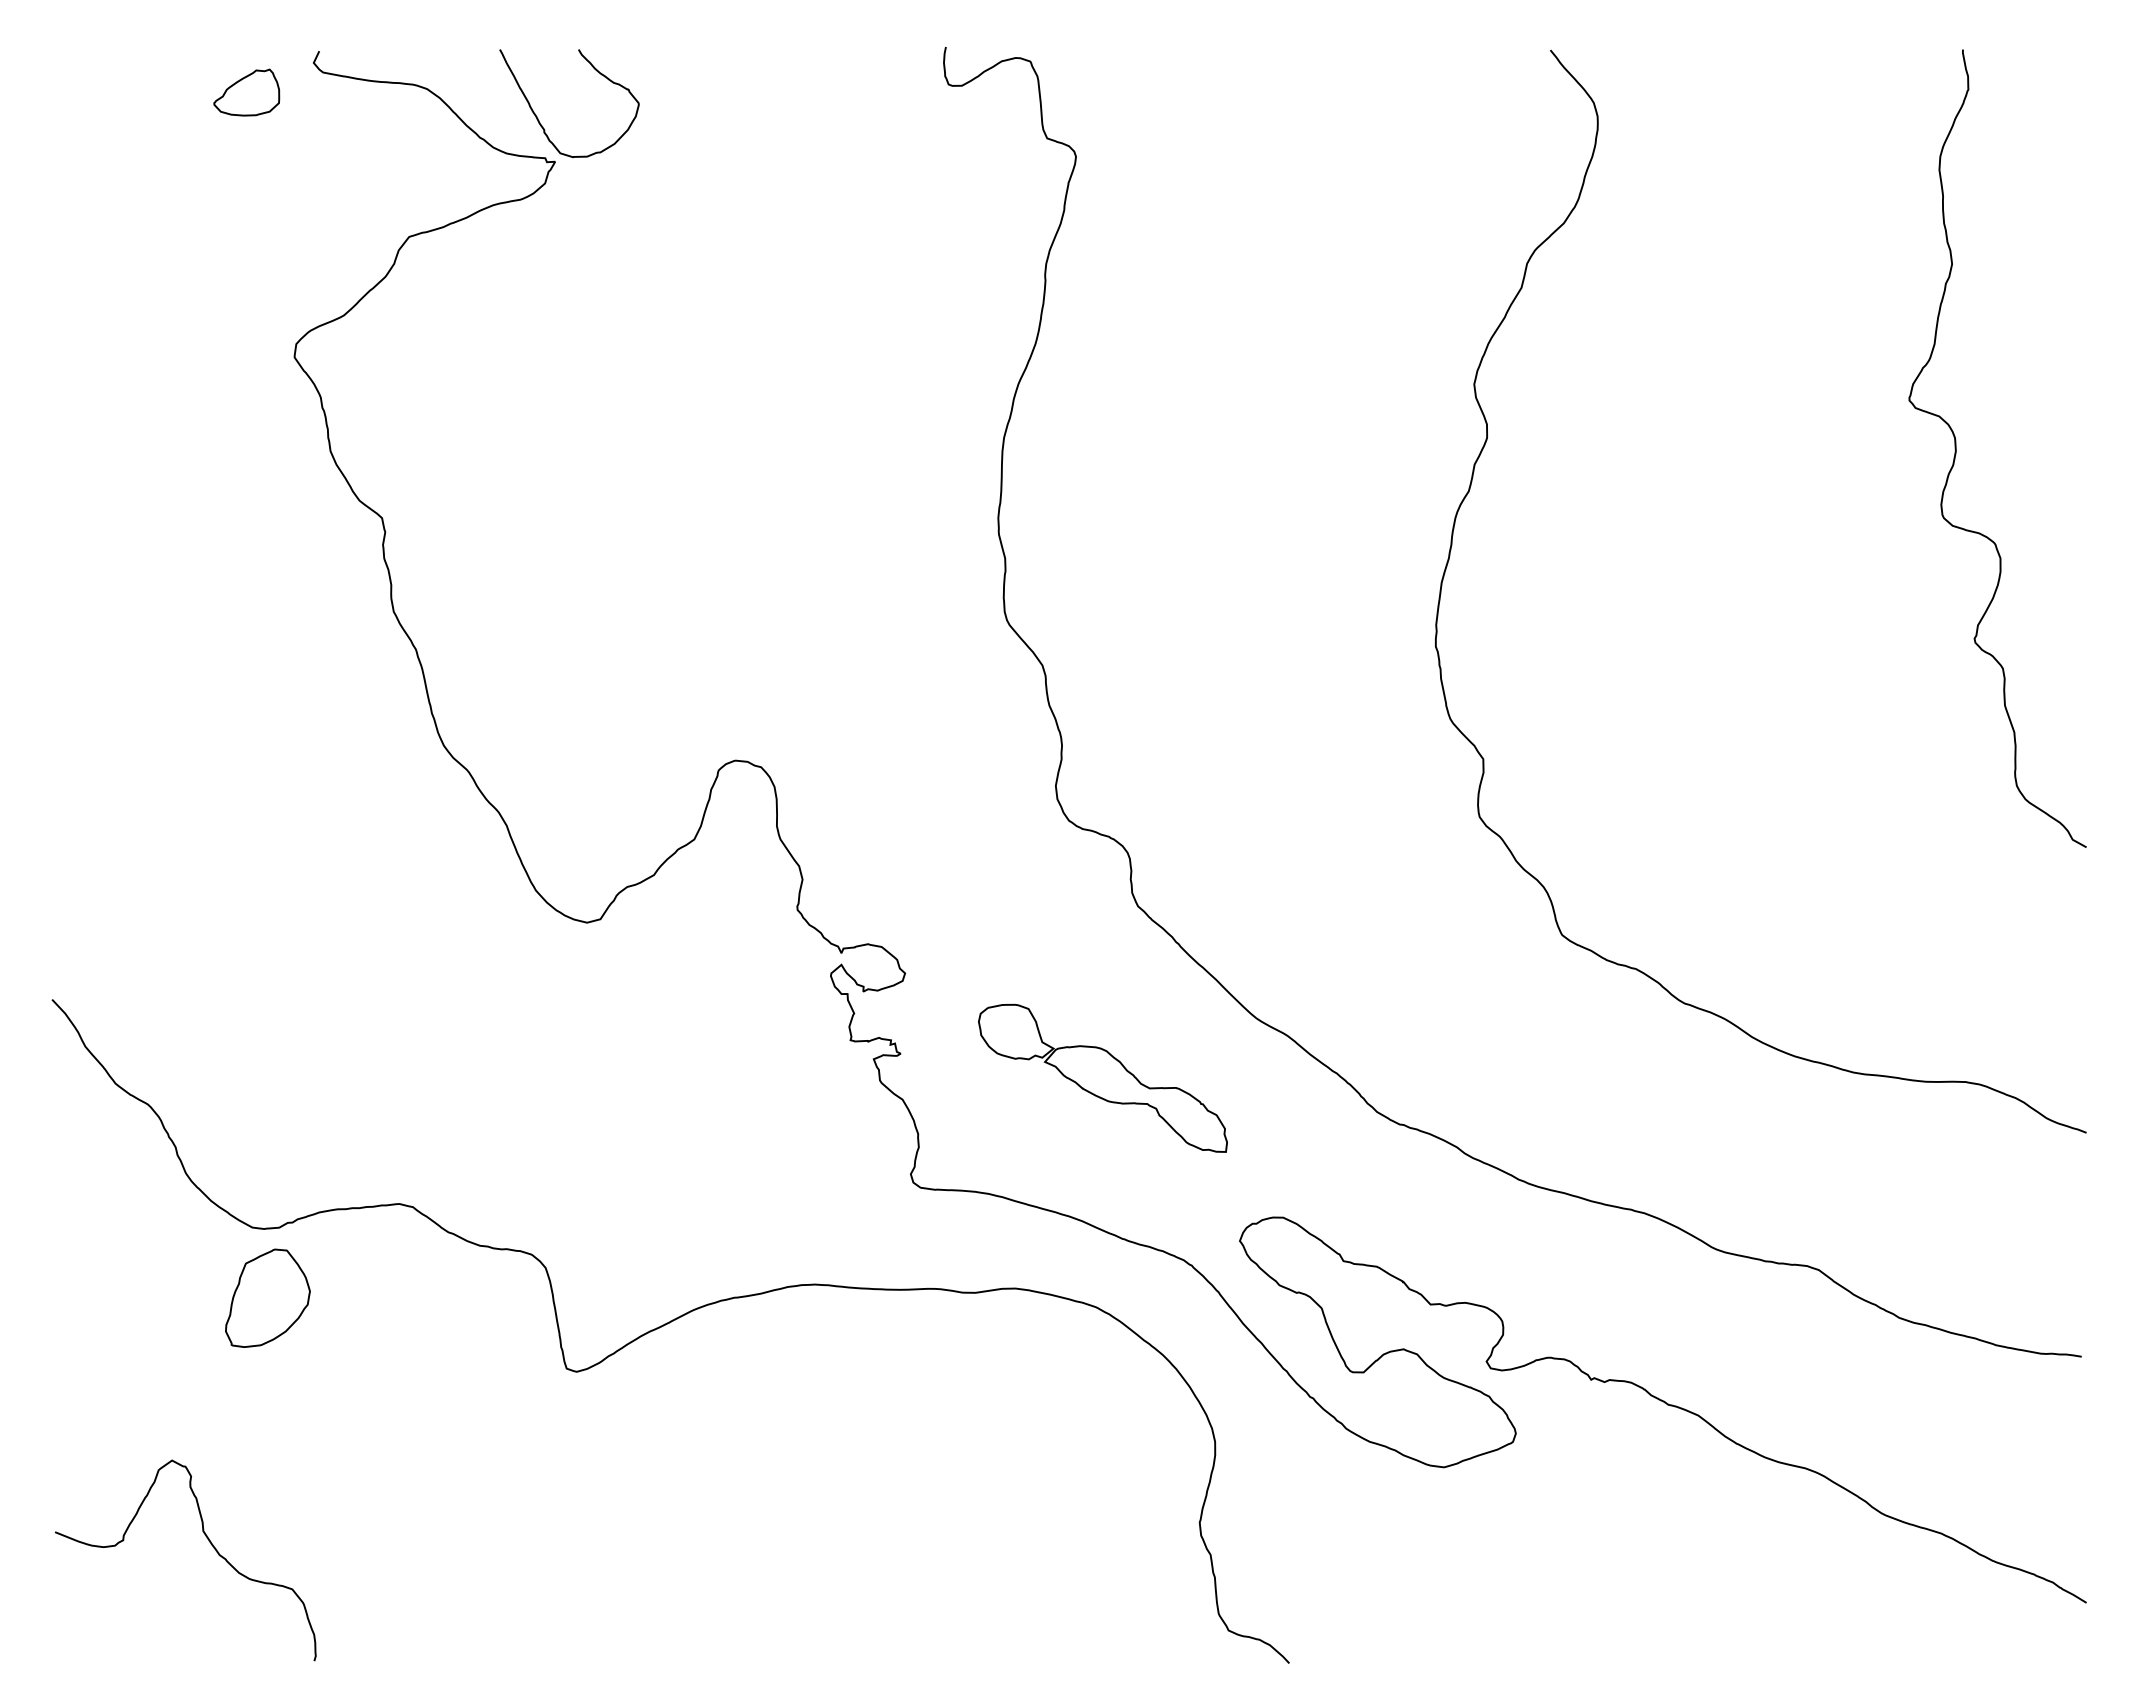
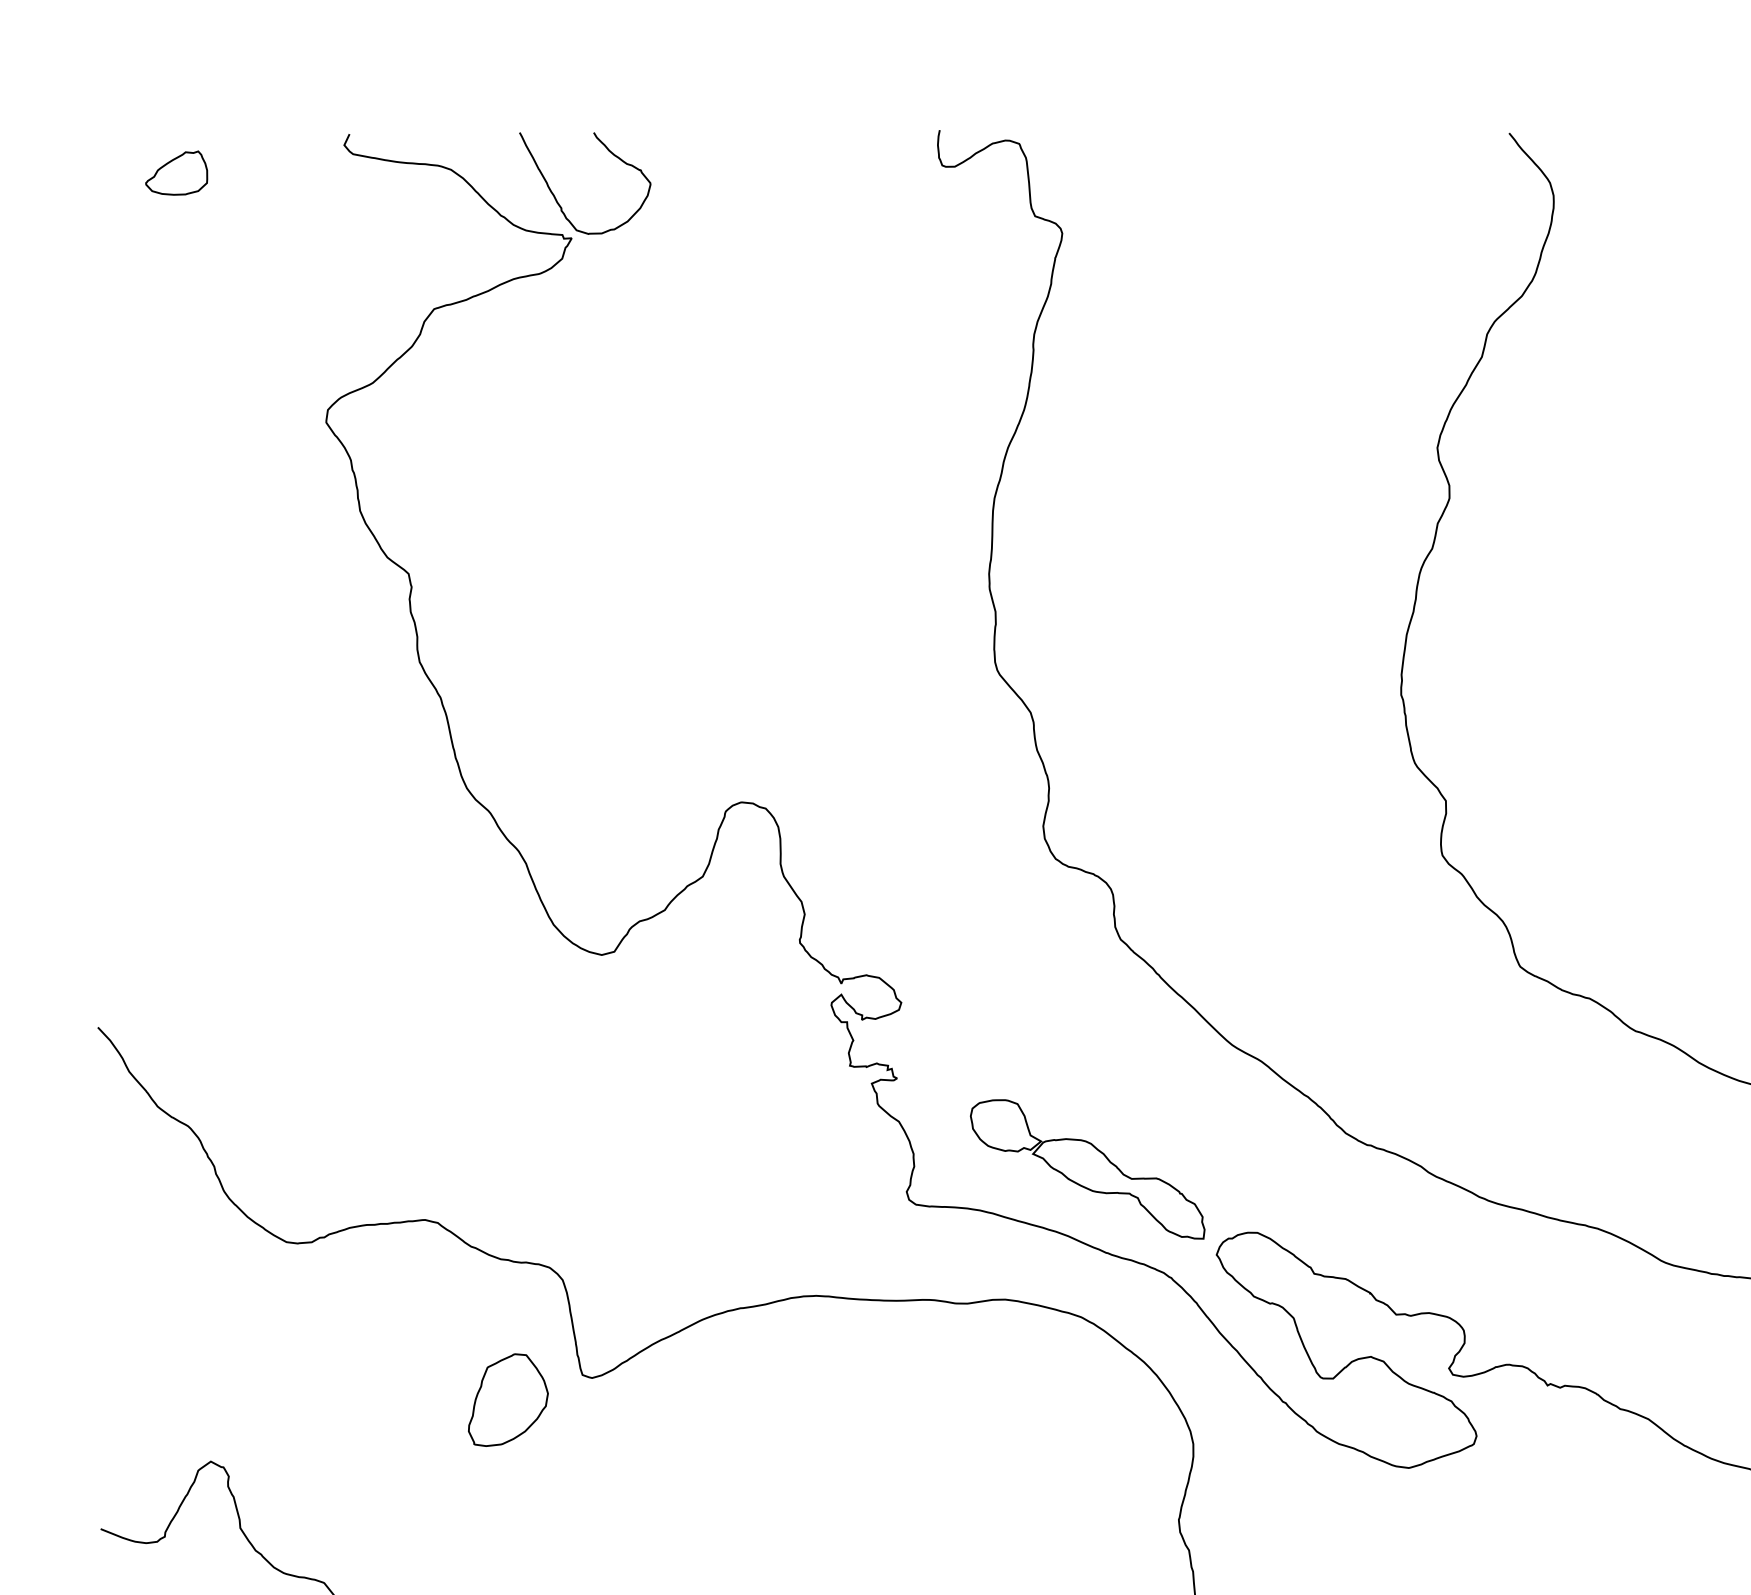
part: (246, 92) -> (176, 173), moved
part: (1102, 1077) -> (1087, 1168), moved
part: (267, 1297) -> (507, 1399), moved

